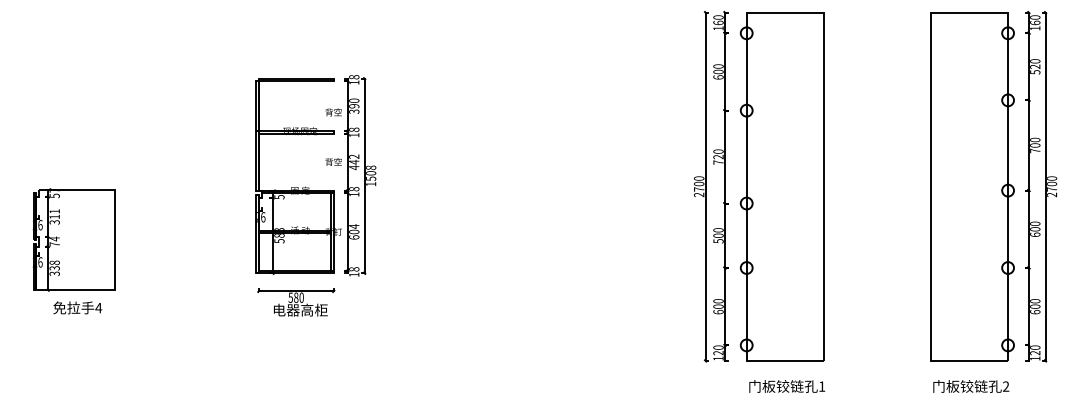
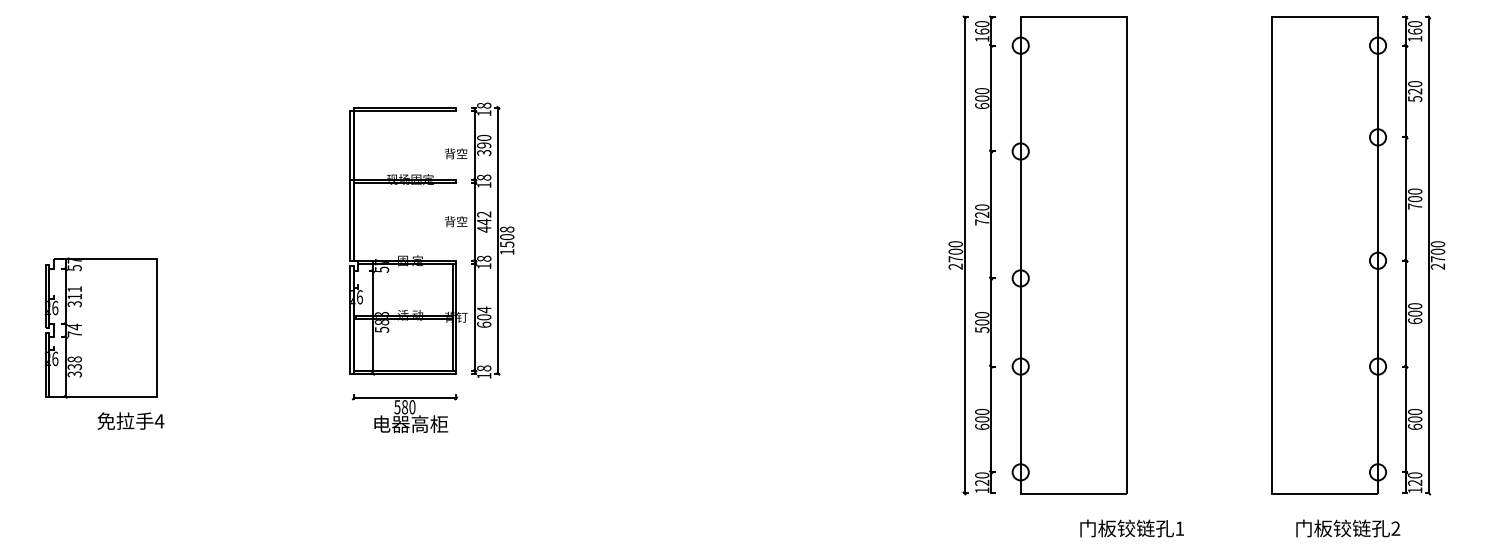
text: (77, 307) -> (130, 420), moved
text: (787, 386) -> (1132, 528), moved
text: (971, 386) -> (1348, 528), moved

